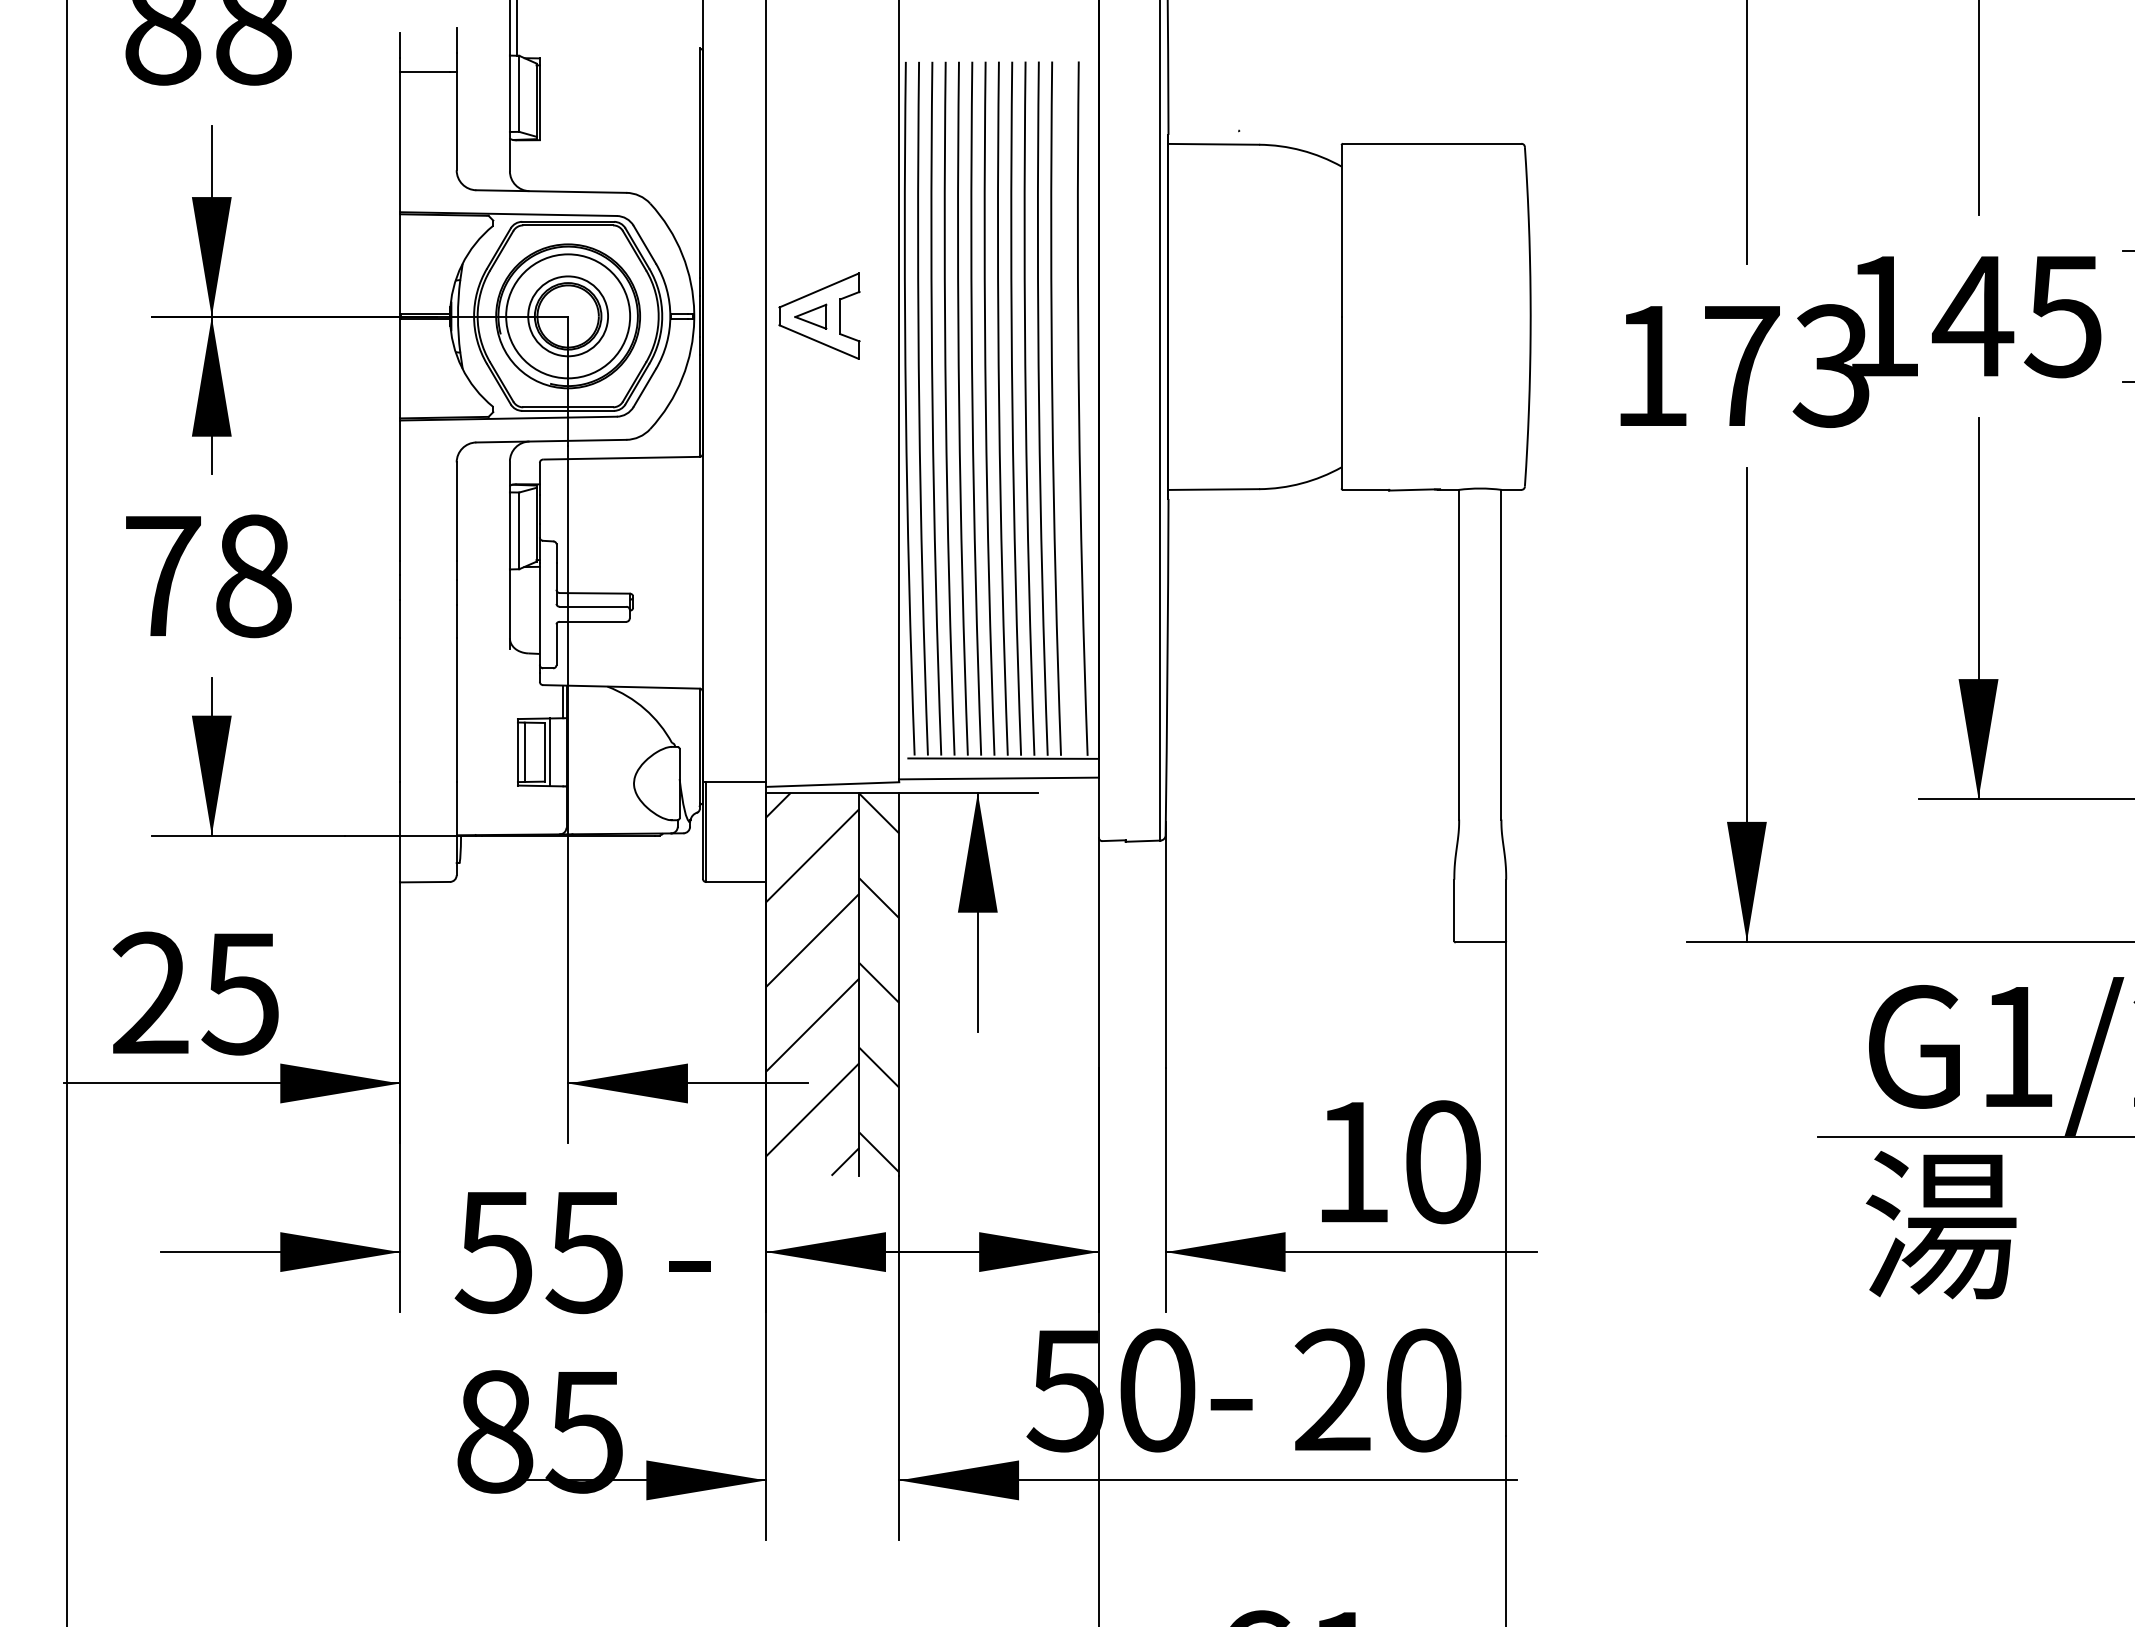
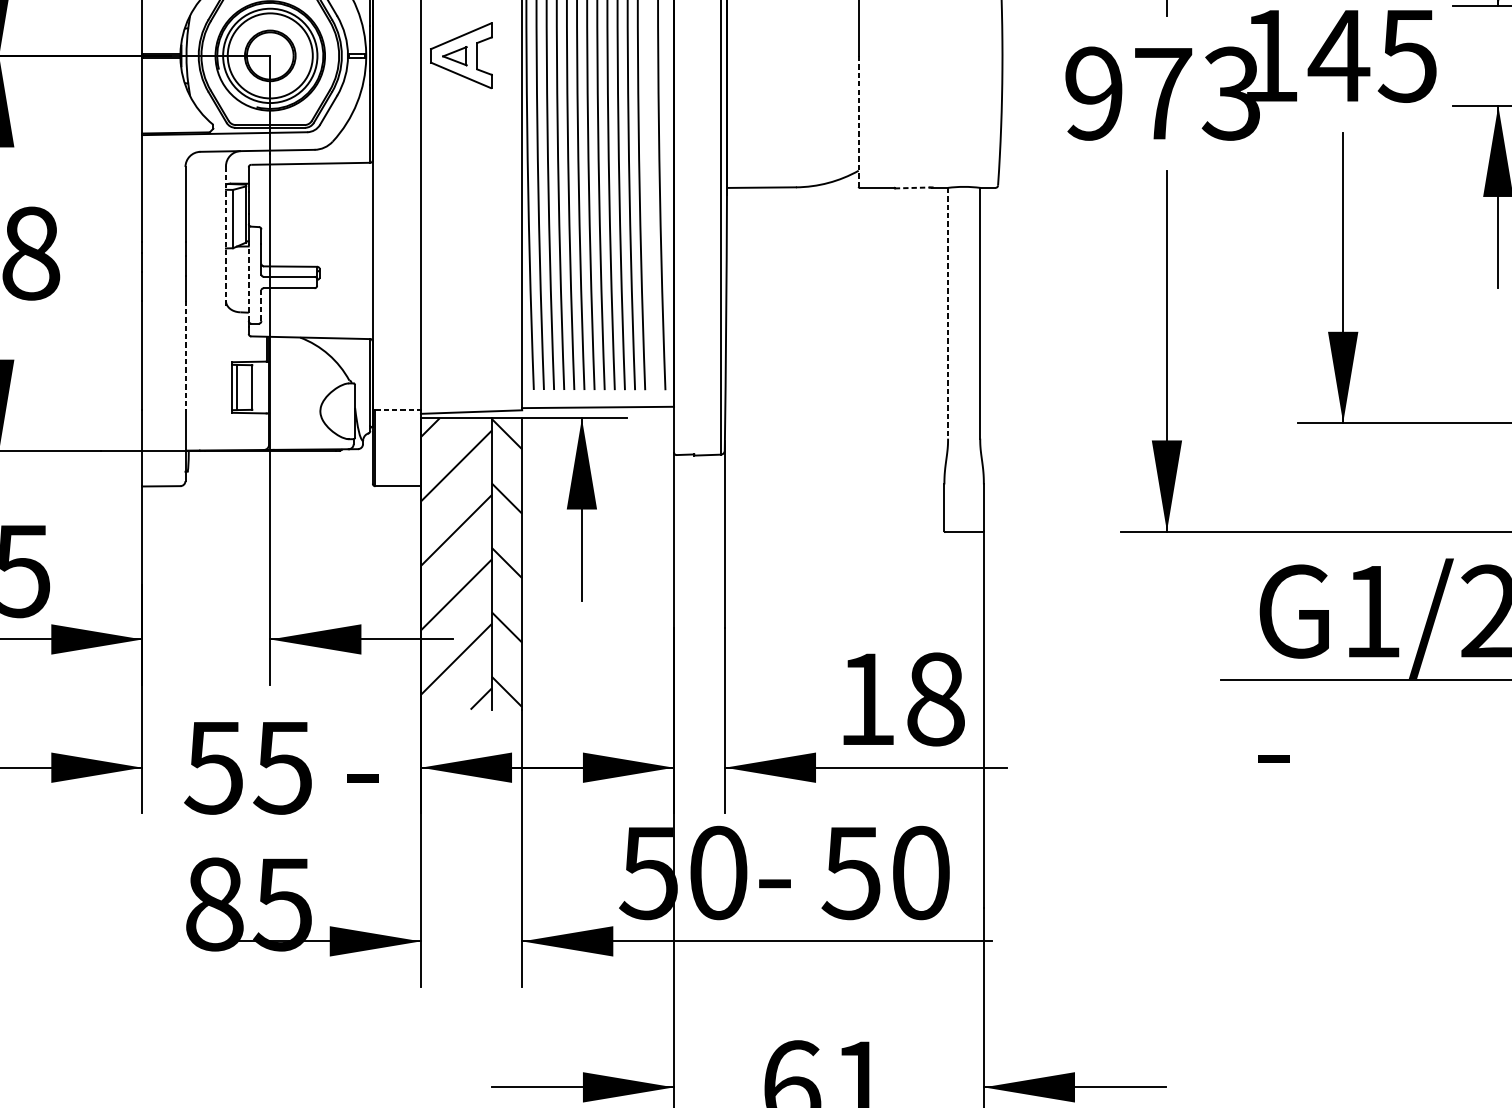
circle: (568, 316) -> (270, 56), size x1.4
text: (1650, 366) -> (1093, 94), 173 -> 973
line: (1341, 402) -> (858, 121), solid -> dashed
line: (1414, 489) -> (914, 187), solid -> dashed
line: (509, 555) -> (225, 237), solid -> dashed
line: (539, 614) -> (248, 282), solid -> dashed
line: (556, 645) -> (261, 306), solid -> dashed
line: (1459, 654) -> (948, 313), solid -> dashed
line: (456, 710) -> (185, 355), solid -> dashed
line: (549, 752) -> (256, 387), removed
line: (1003, 758) -> (601, 392), removed
line: (736, 782) -> (398, 410), solid -> dashed
text: (1443, 1162) -> (936, 699), 10 -> 18
text: (1940, 1225) -> (1314, 747), 湯 -> -
text: (1331, 1390) -> (850, 872), 20 -> 50

